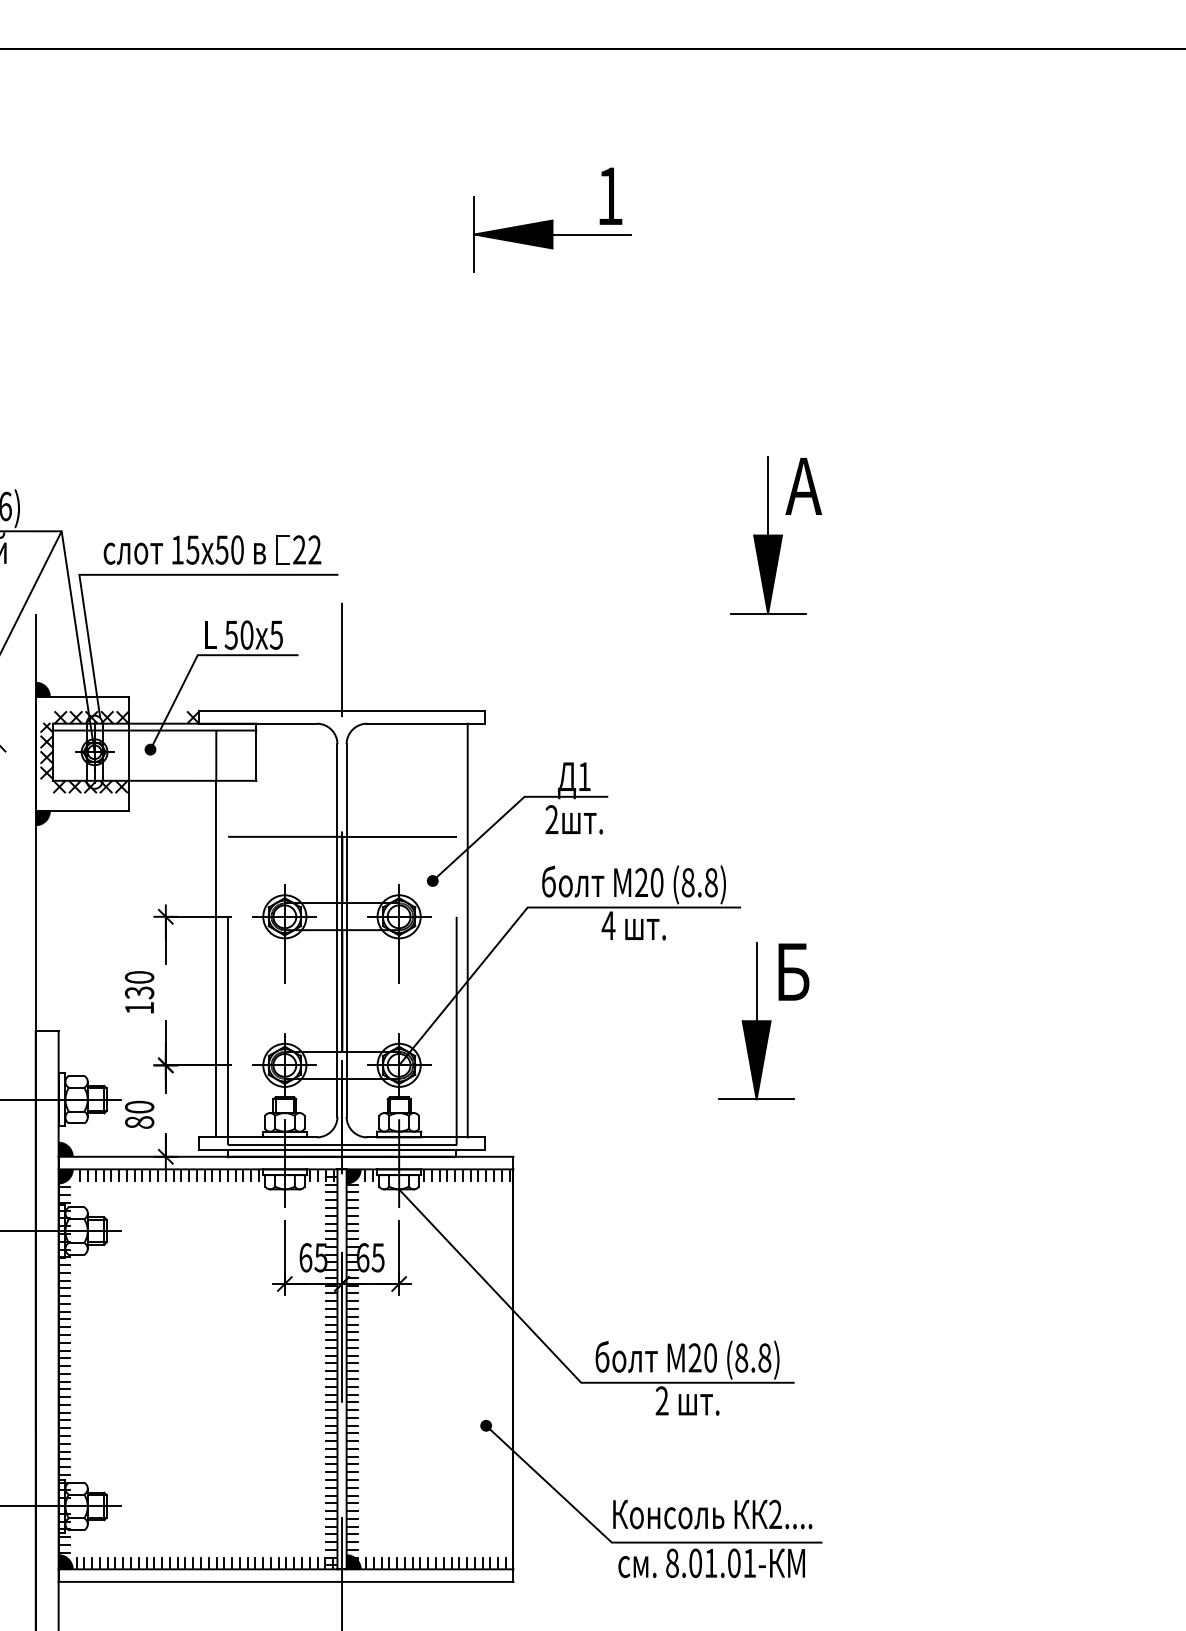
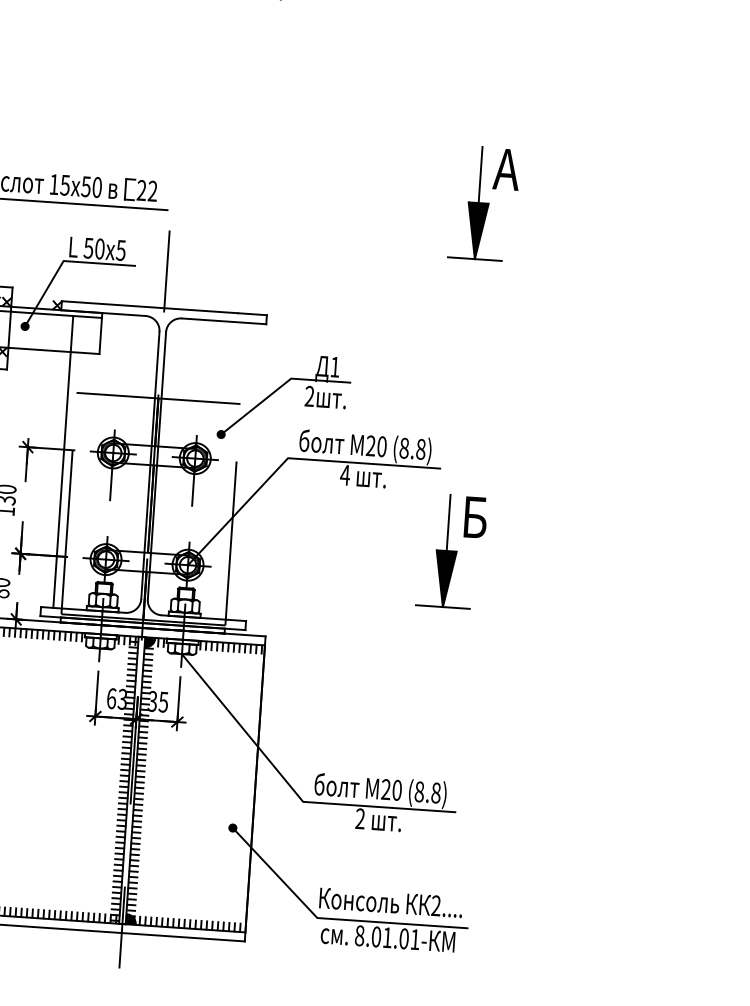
line: (467, 930) -> (243, 471), removed
text: (321, 1257) -> (122, 699), 65 -> 63
text: (362, 1257) -> (152, 701), 65 -> 35

